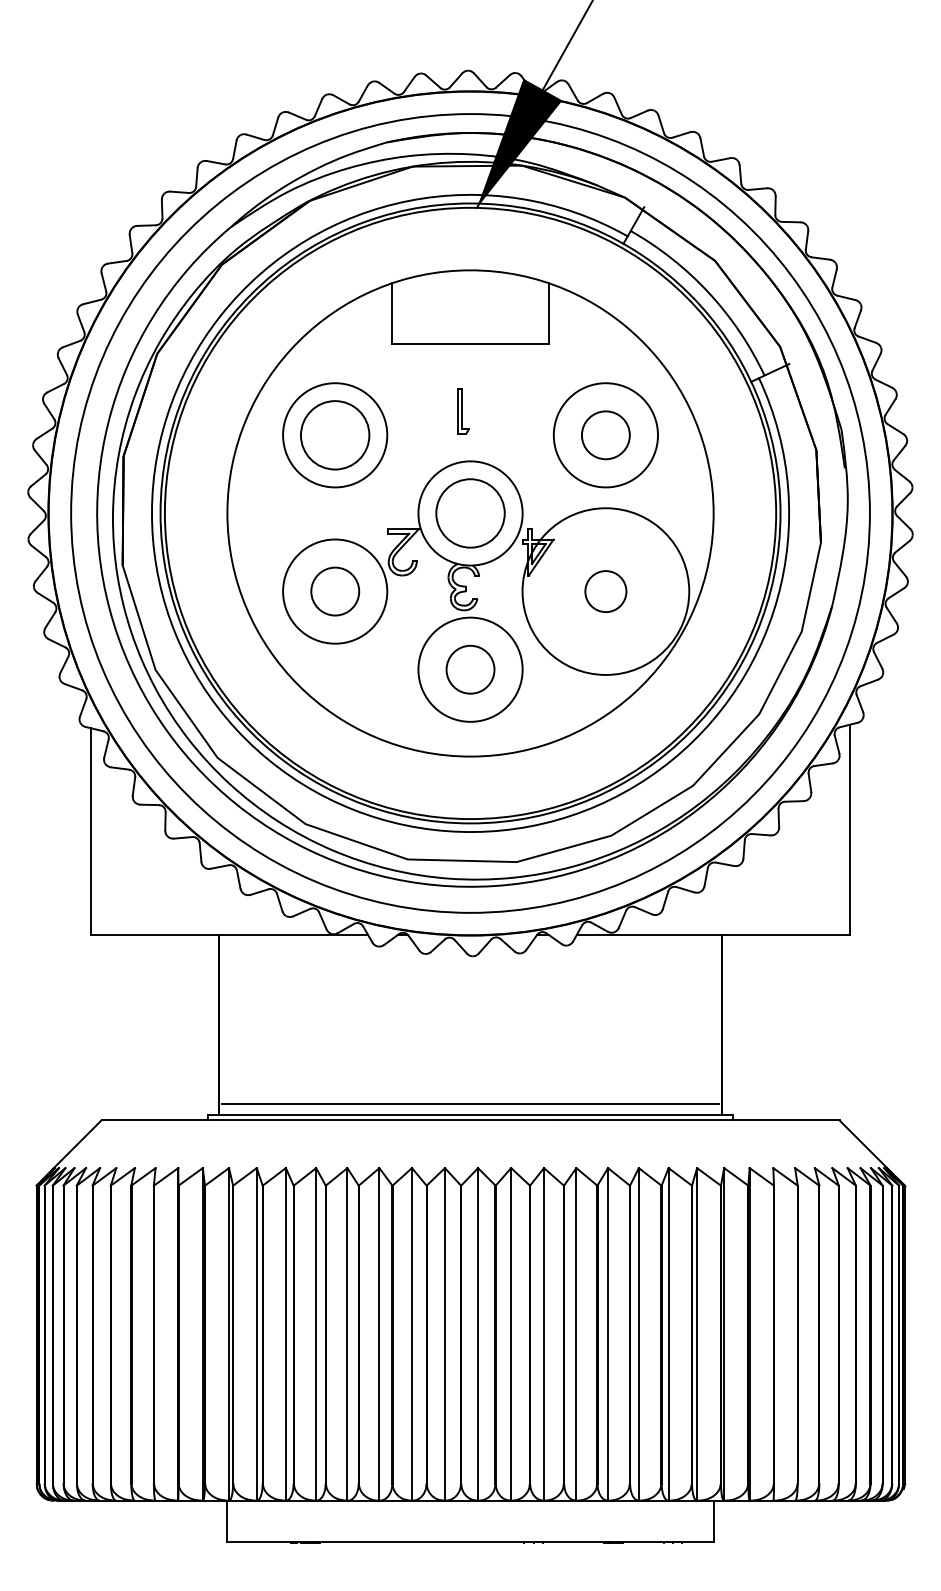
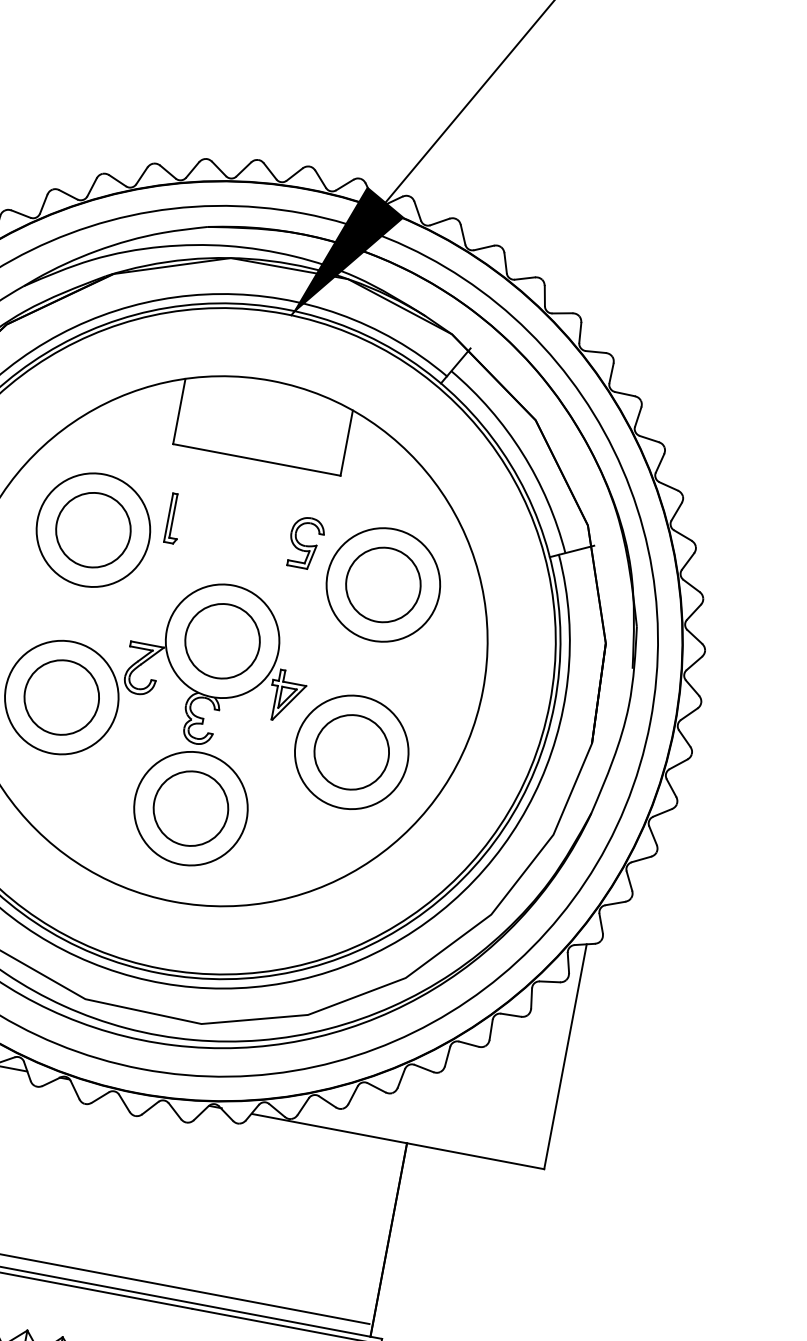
part: (528, 410) -> (305, 542), added
part: (463, 411) -> (174, 519), moved
circle: (605, 435) -> (382, 585), size x1.43
circle: (335, 591) -> (62, 697), size x1.43
circle: (605, 591) -> (351, 752), size x0.62
circle: (605, 591) -> (351, 752), size x1.67
circle: (470, 669) -> (190, 808), size x1.43

